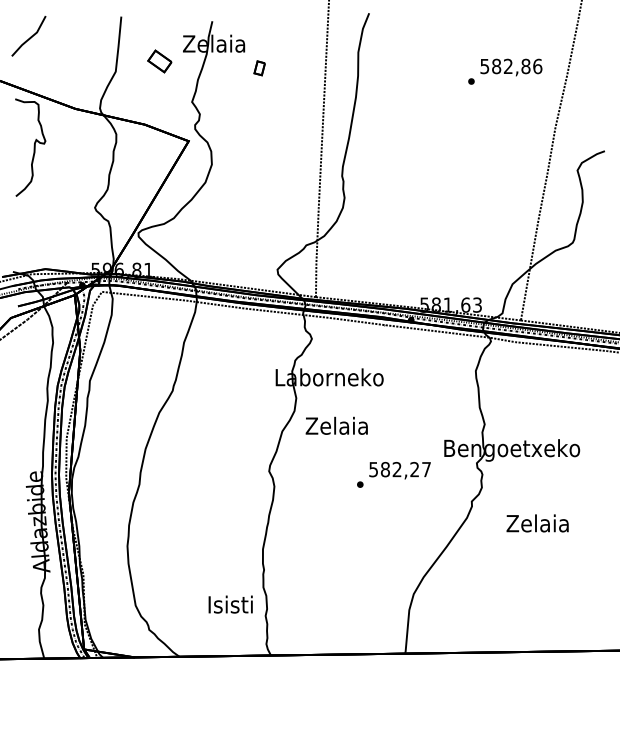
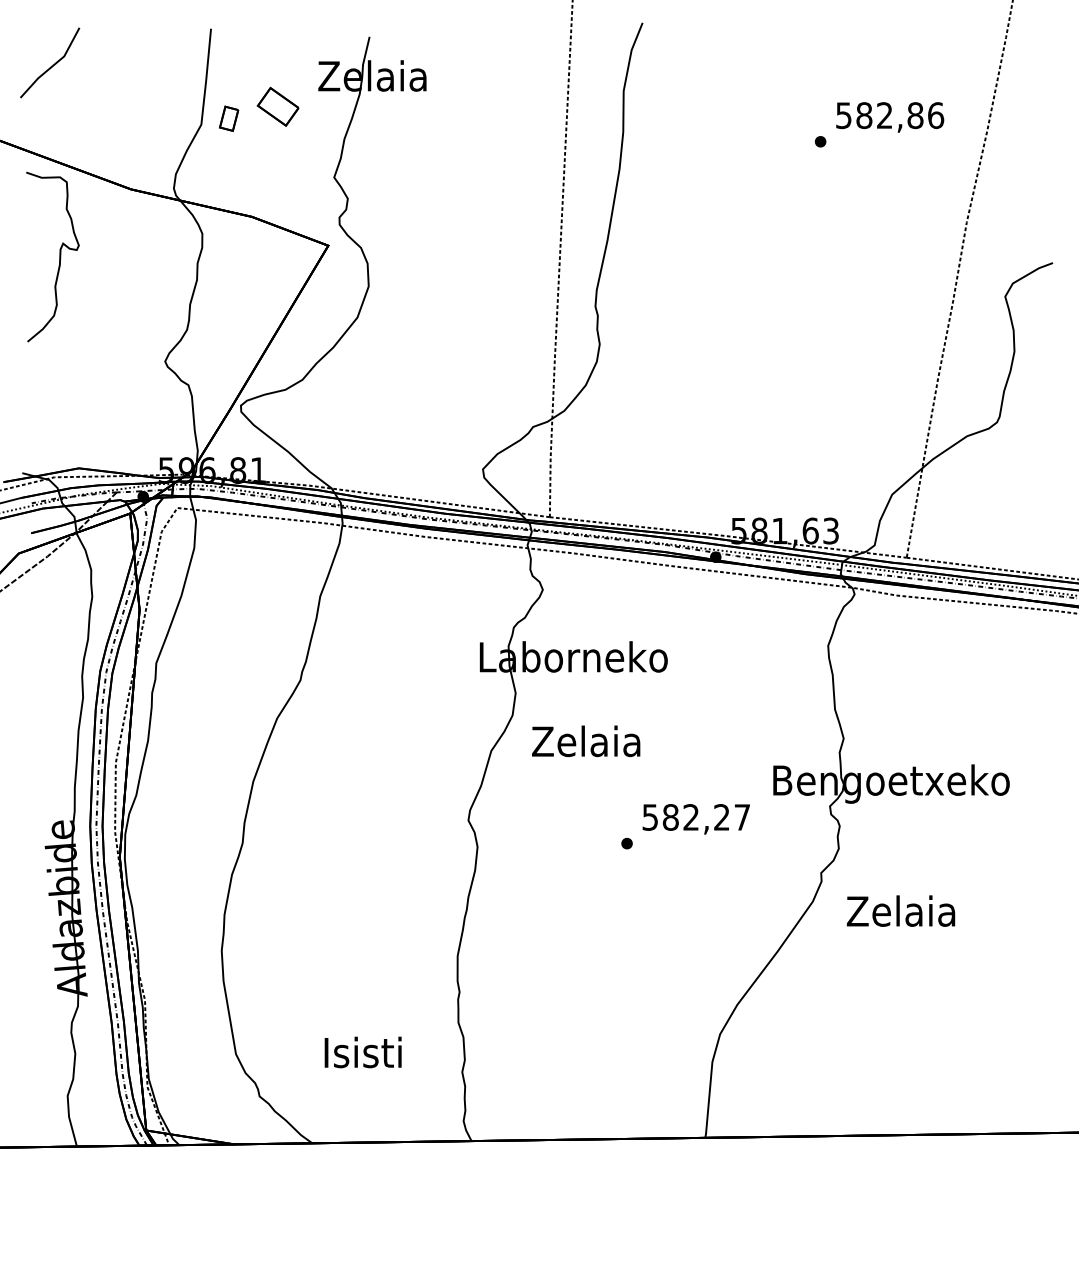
part: (259, 68) -> (228, 119), moved
text: (537, 523) -> (900, 911), moved
text: (230, 604) -> (362, 1052), moved

